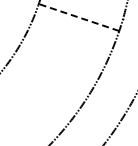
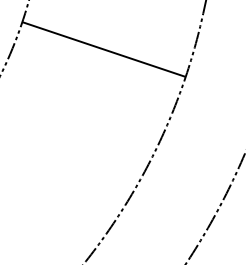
line: (78, 17) -> (102, 49), dashed -> solid

